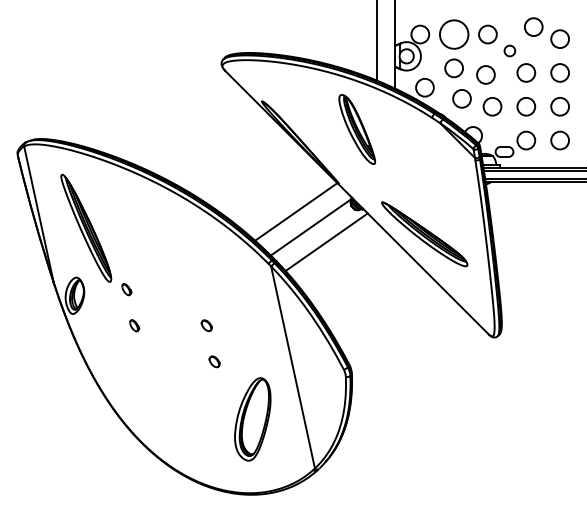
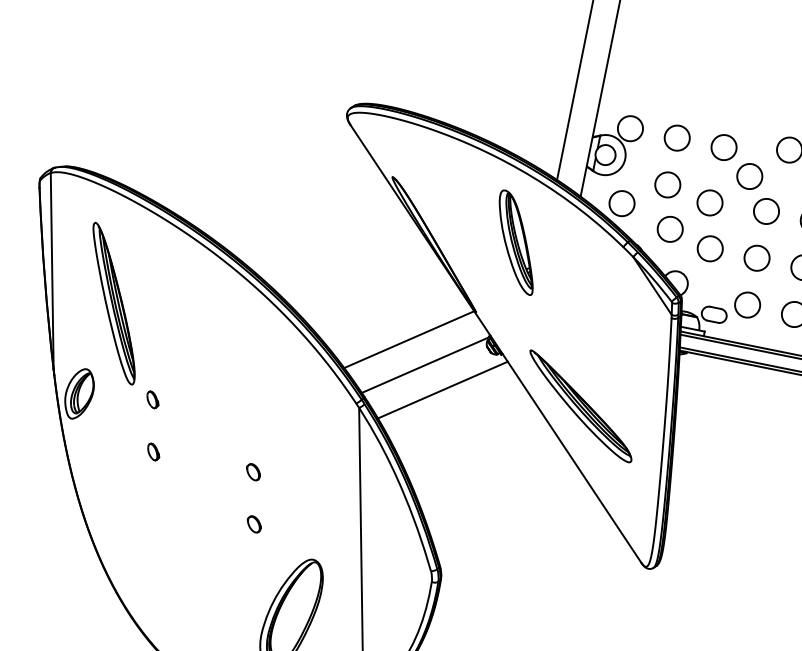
circle: (453, 34) -> (676, 137), size x0.62
circle: (509, 50) -> (749, 175), size x1.67

